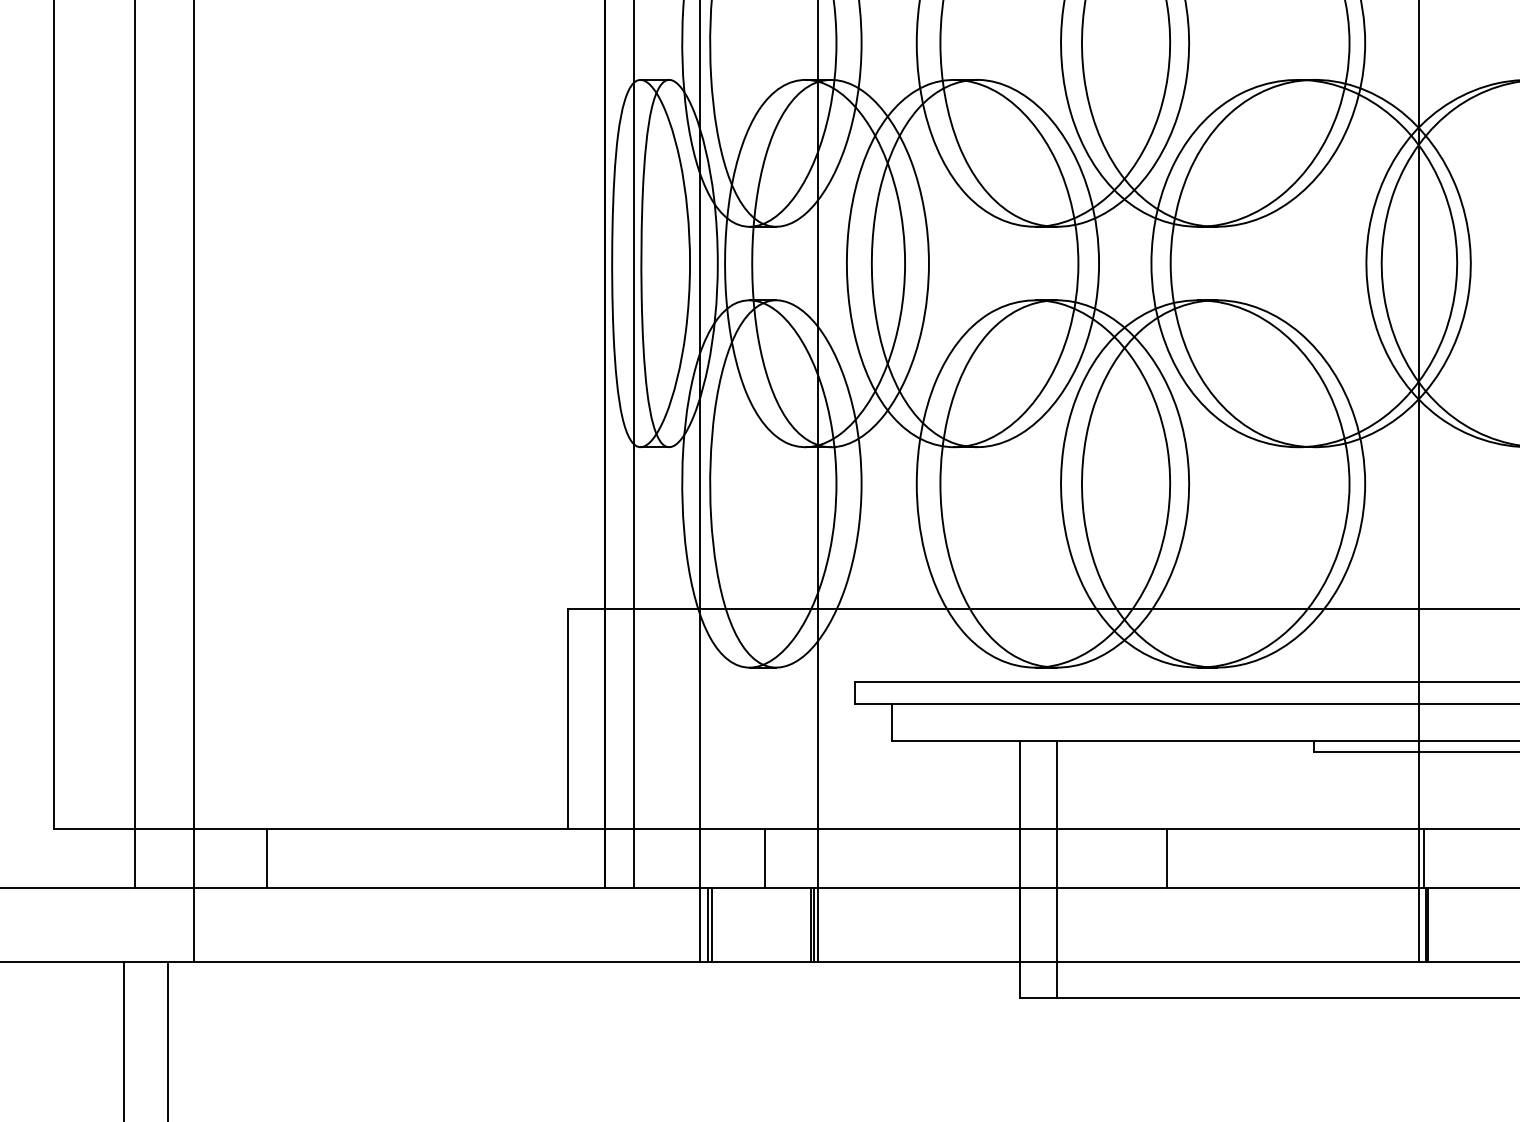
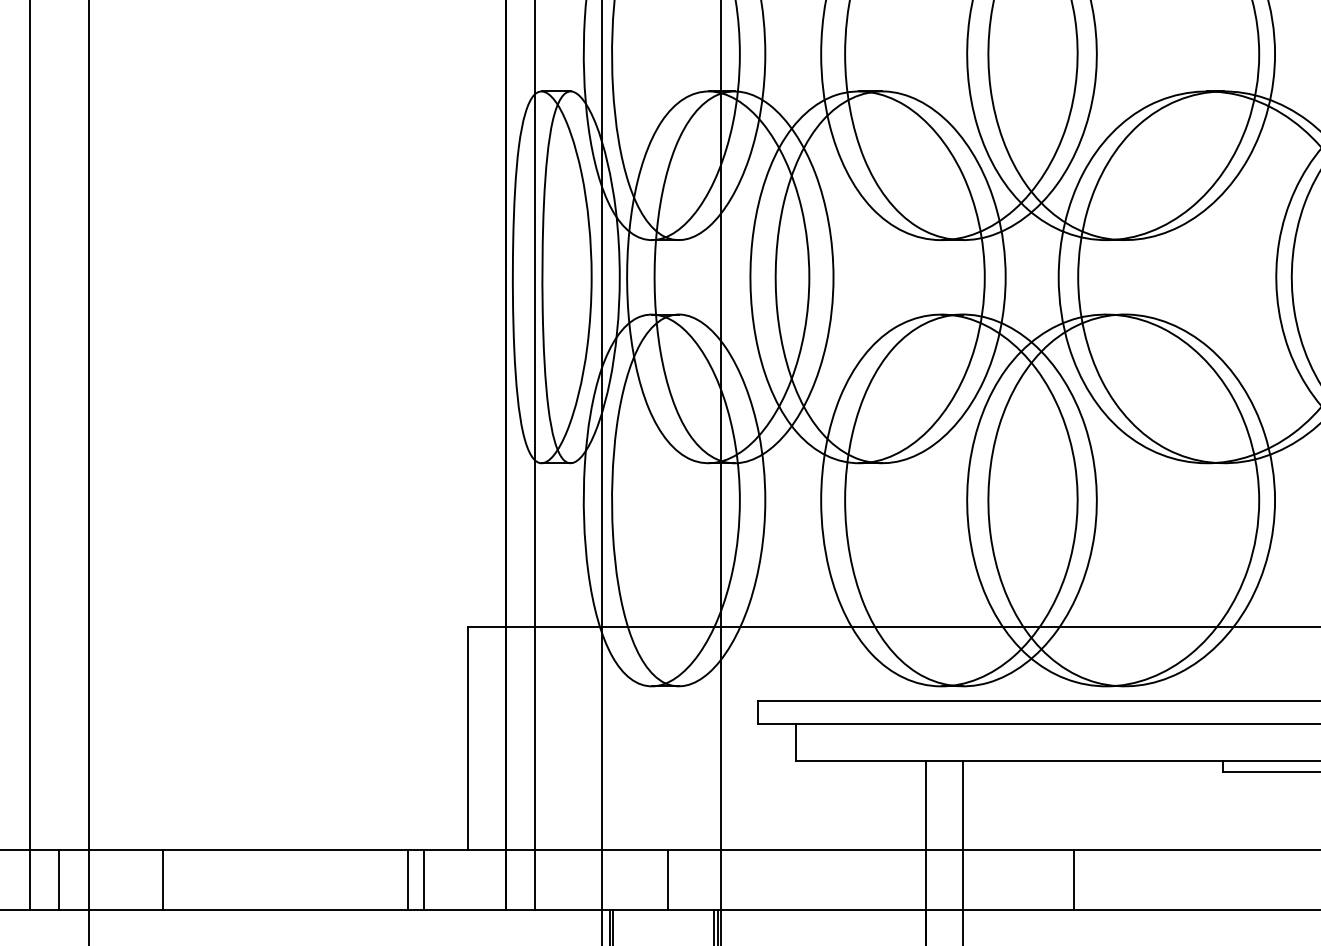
line: (164, 858) -> (59, 879), added
line: (508, 858) -> (407, 879), added
line: (524, 858) -> (424, 879), added

